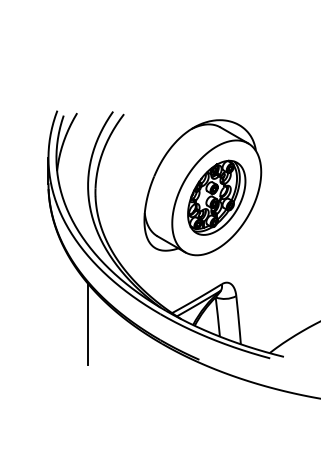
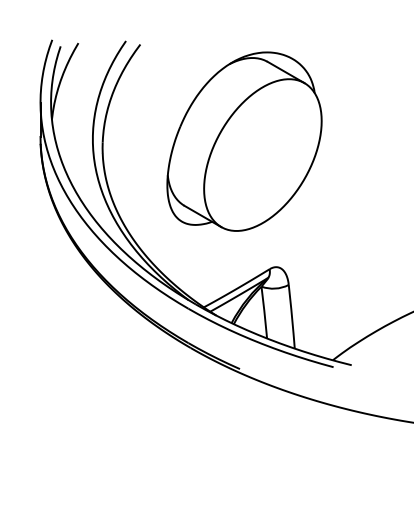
part: (216, 197) -> (262, 154), removed
line: (87, 324) -> (92, 322), removed

